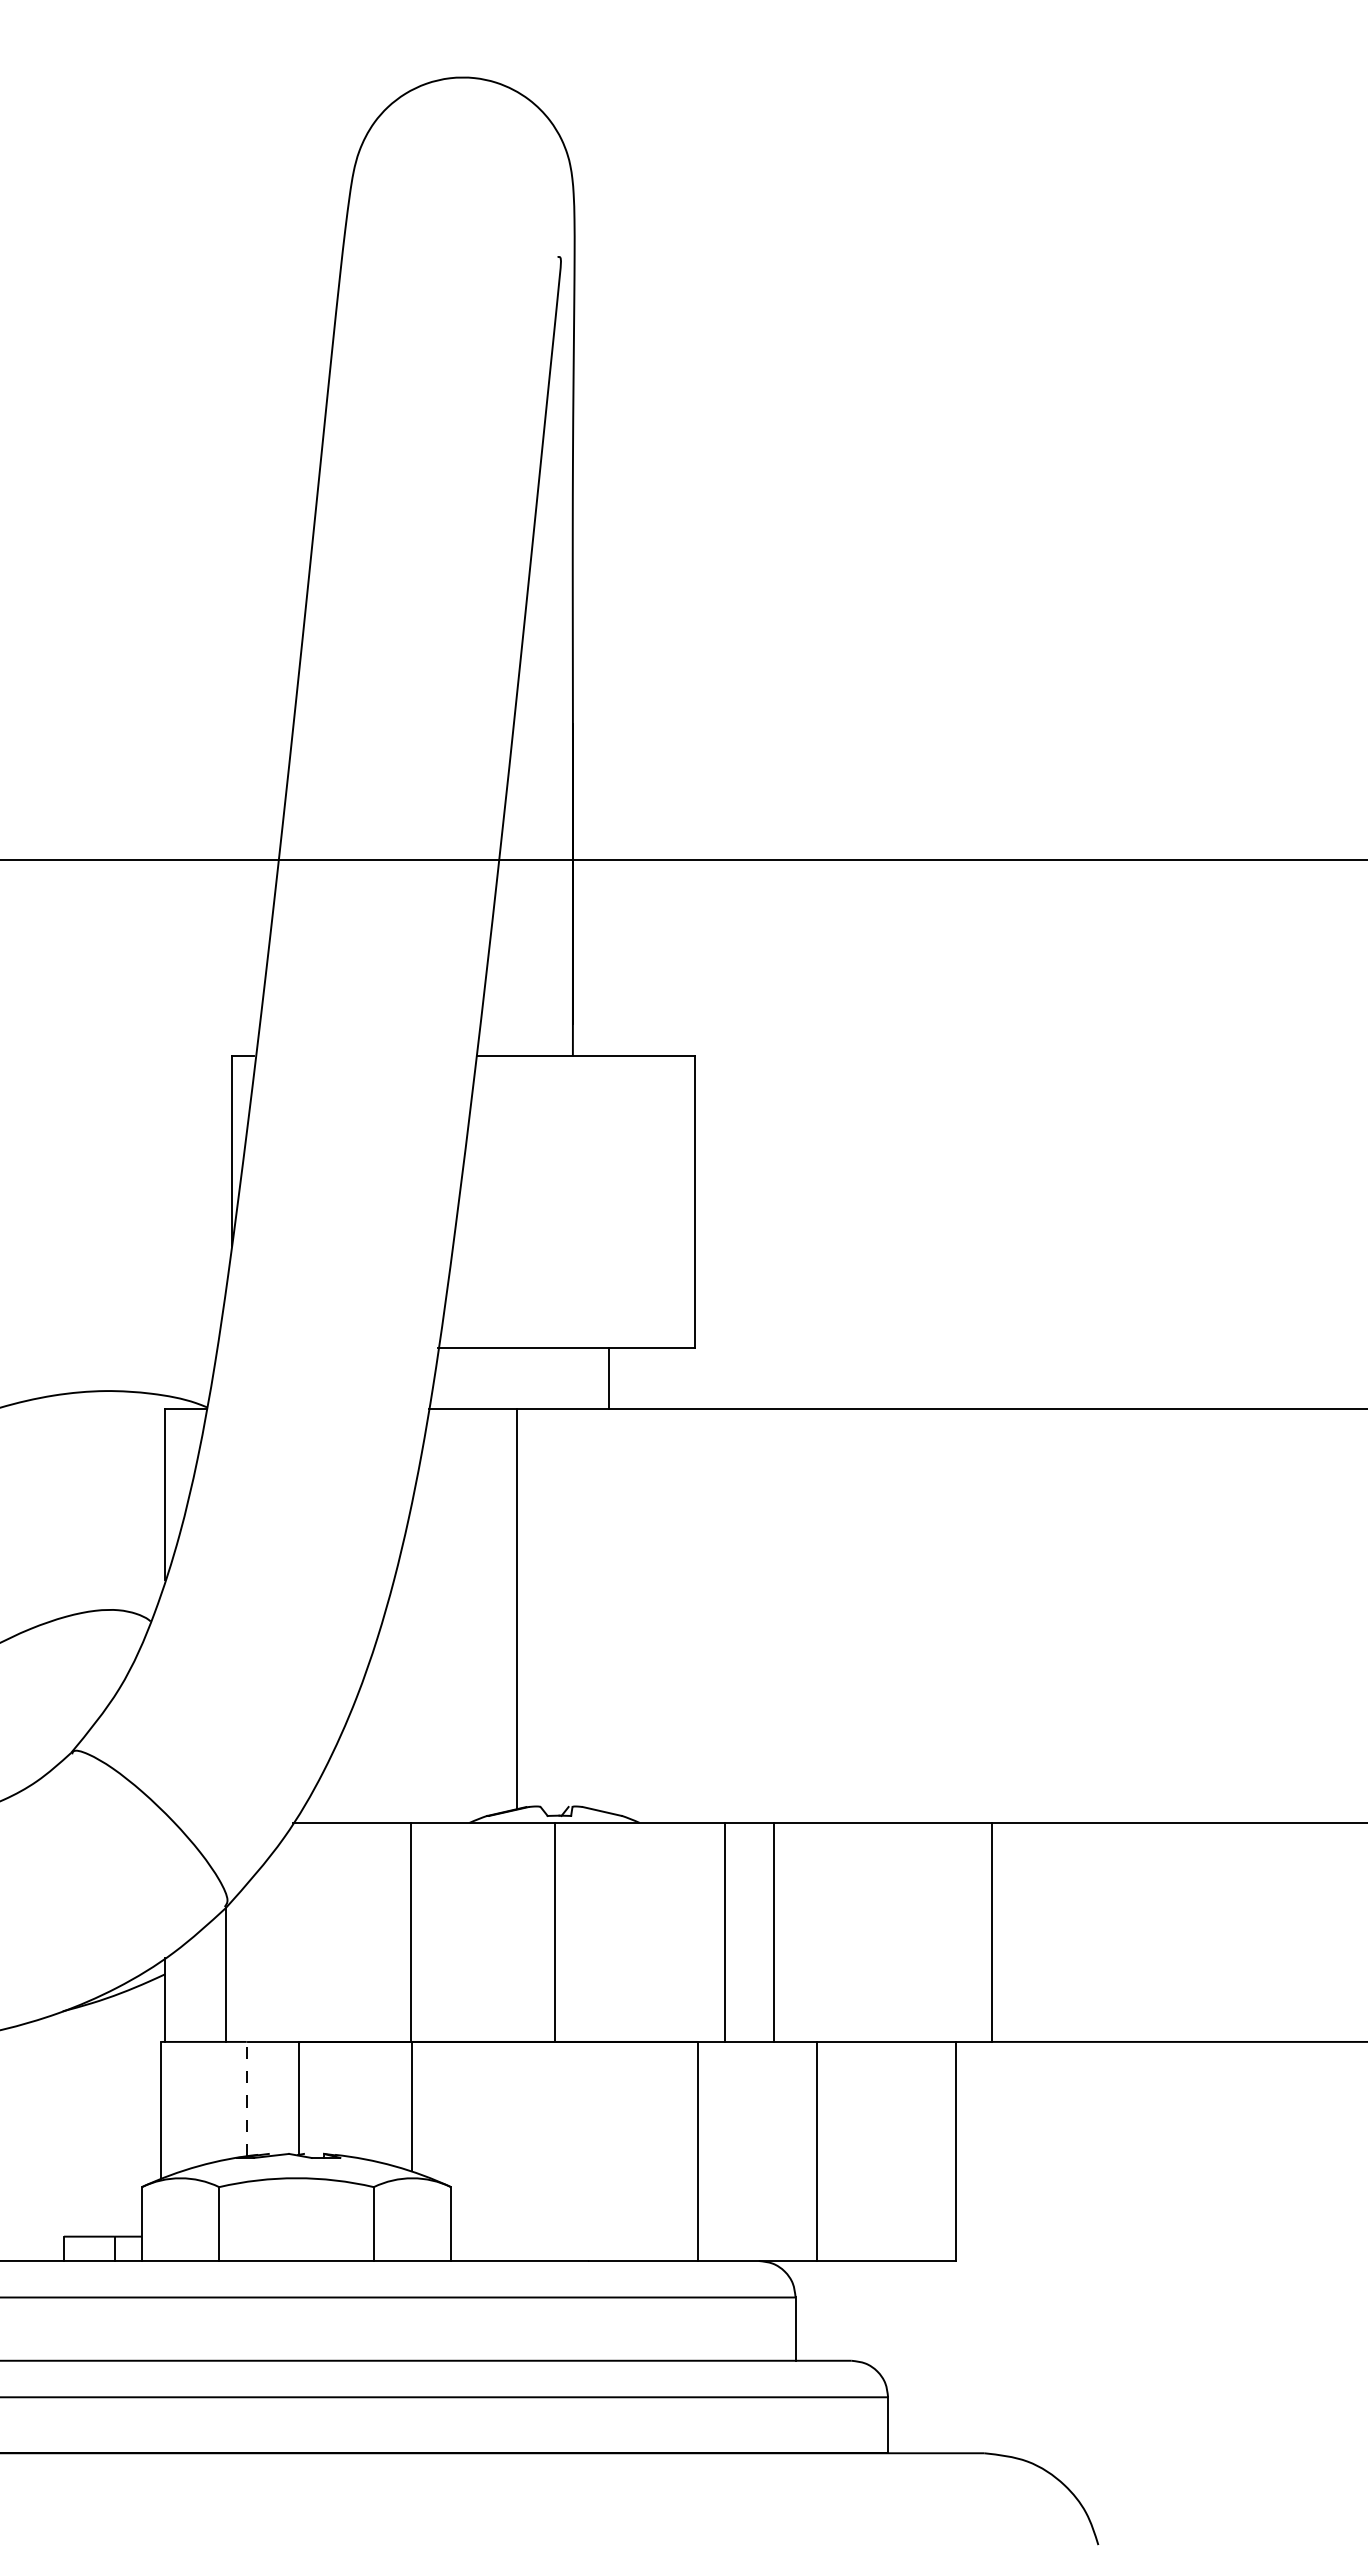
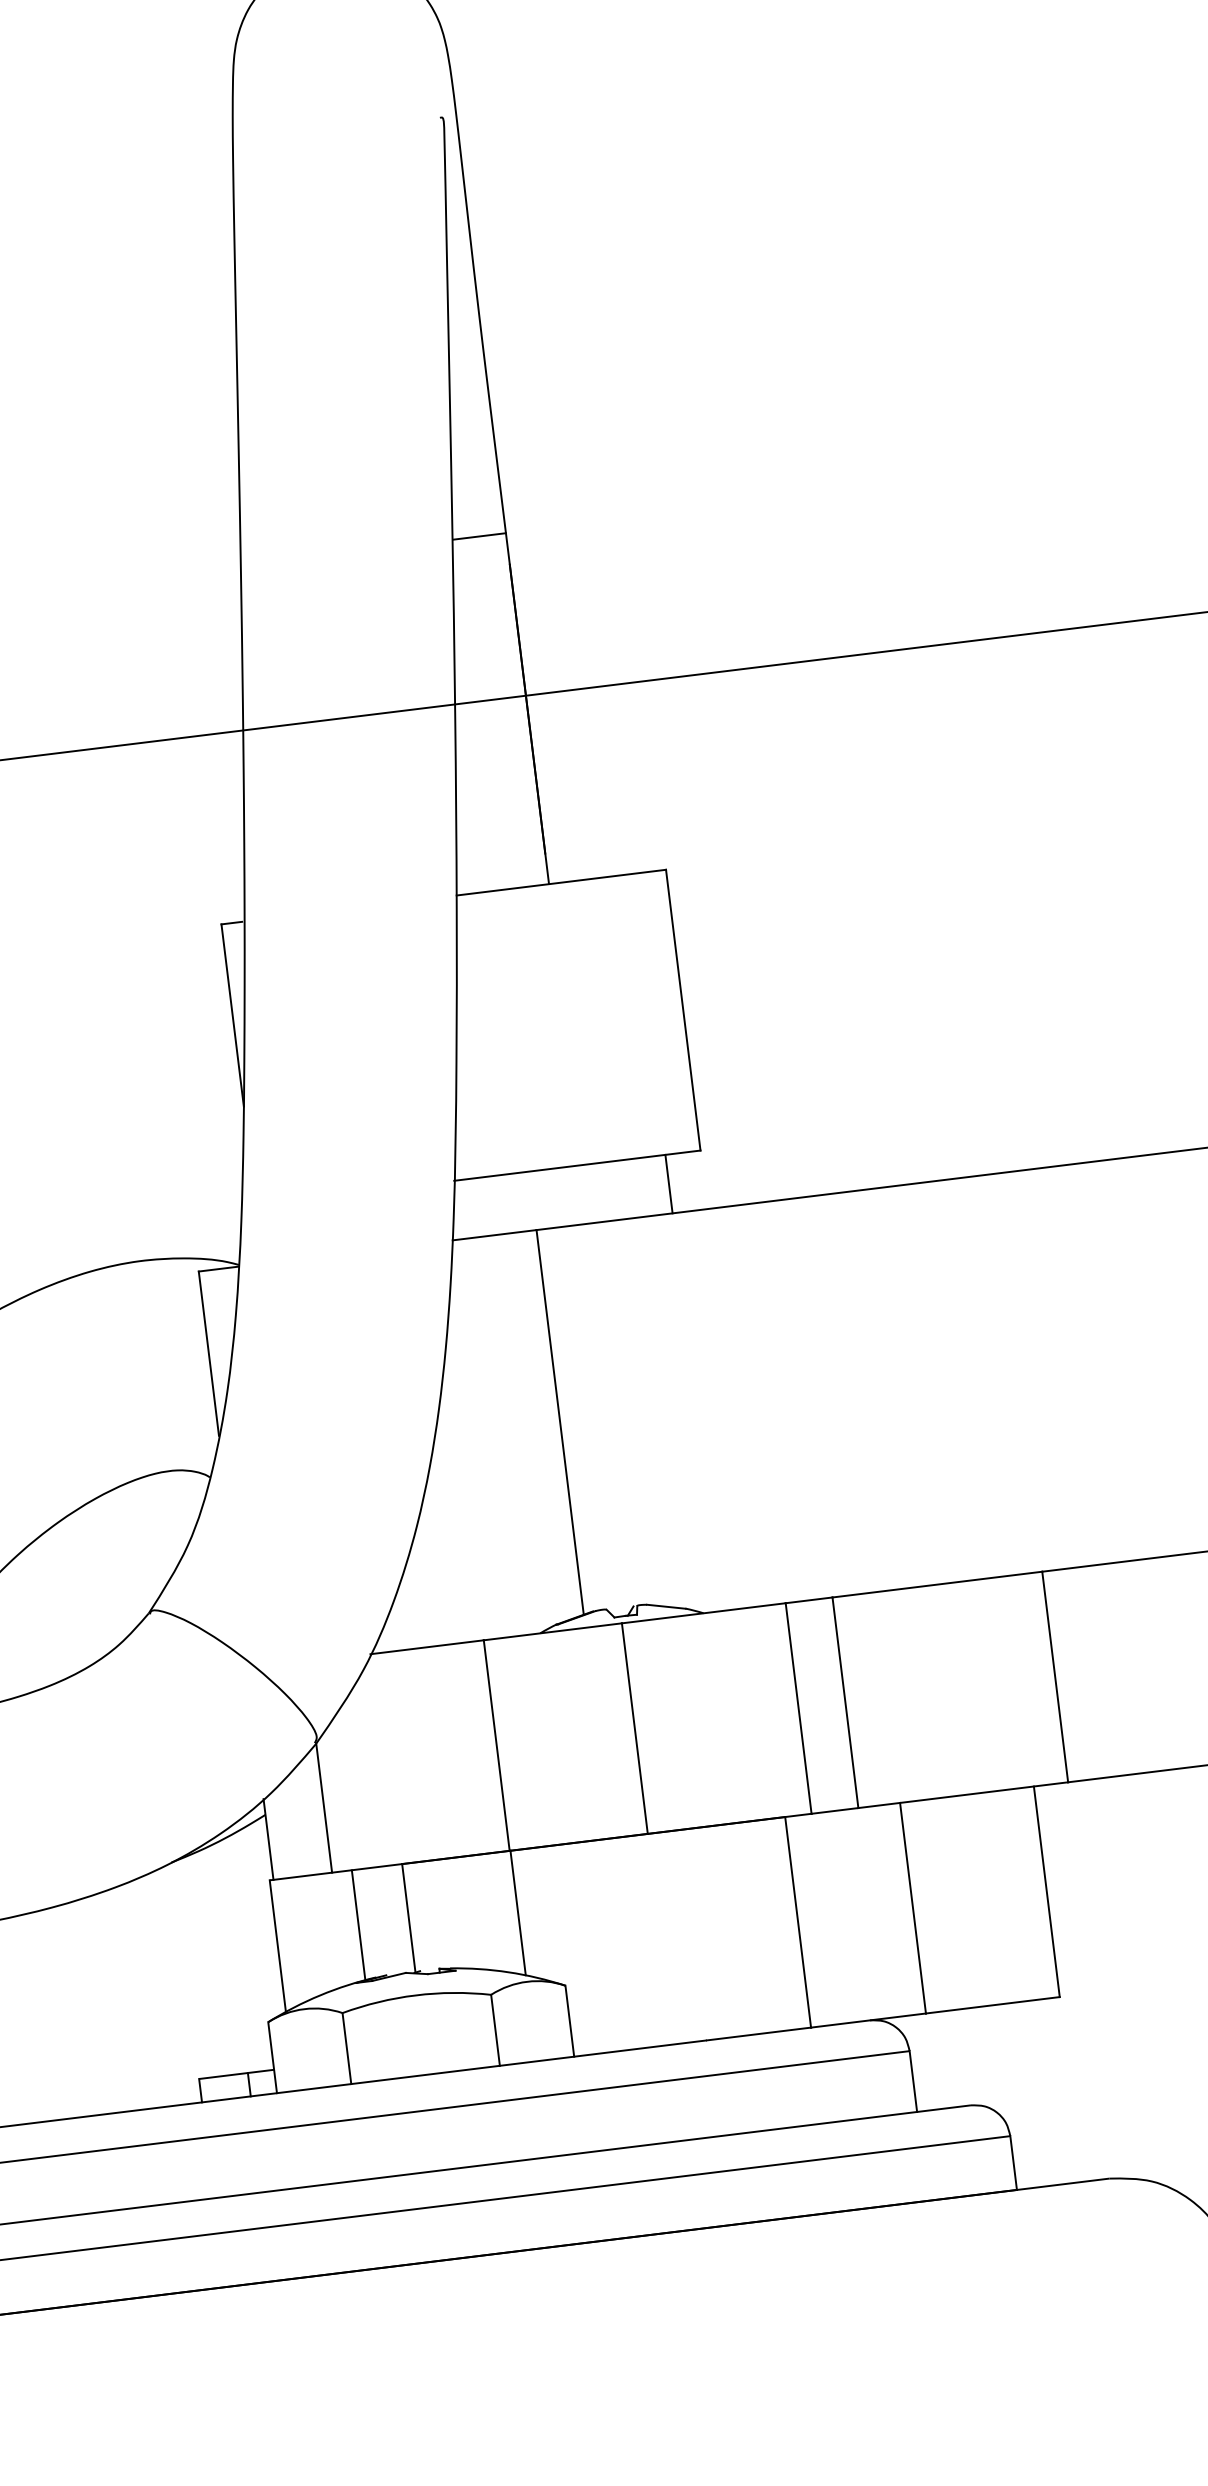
line: (545, 691) -> (479, 536), added
line: (609, 1378) -> (669, 1183), moved
line: (246, 2098) -> (358, 1924), dashed -> solid

